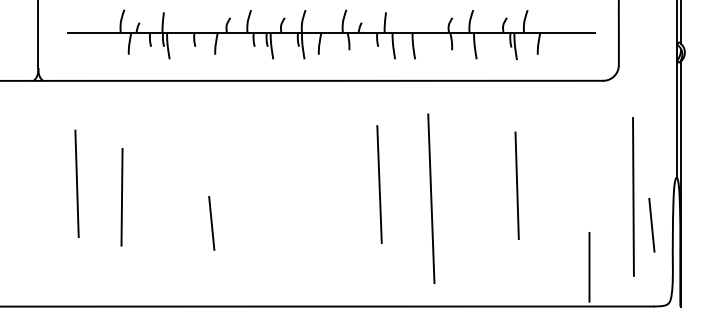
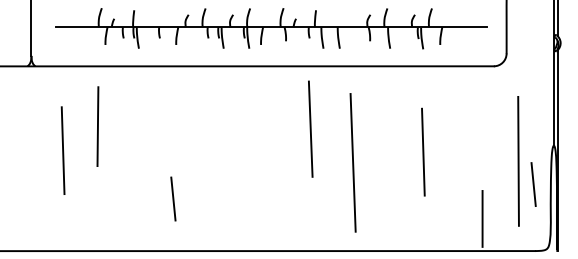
line: (379, 183) -> (310, 128), moved
line: (121, 197) -> (97, 126), moved
line: (211, 222) -> (173, 198), moved

